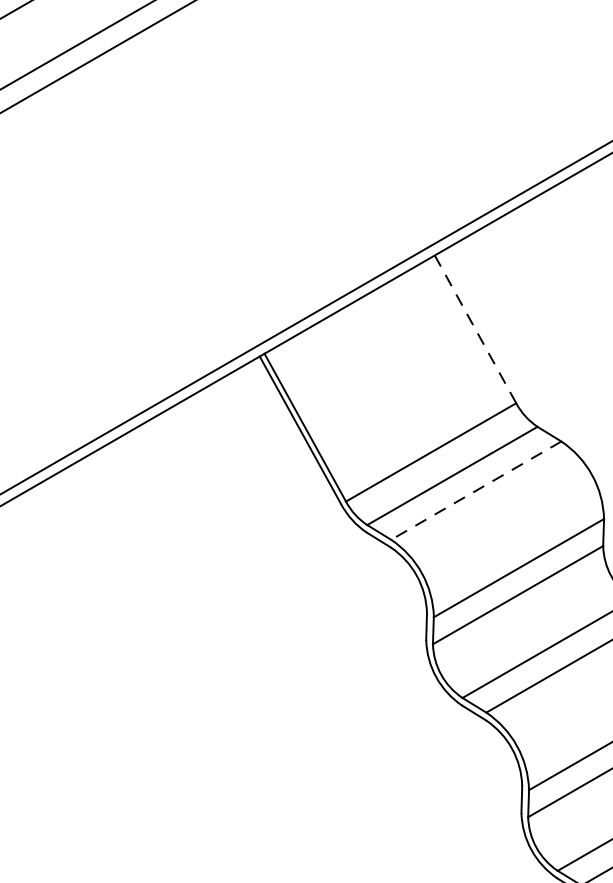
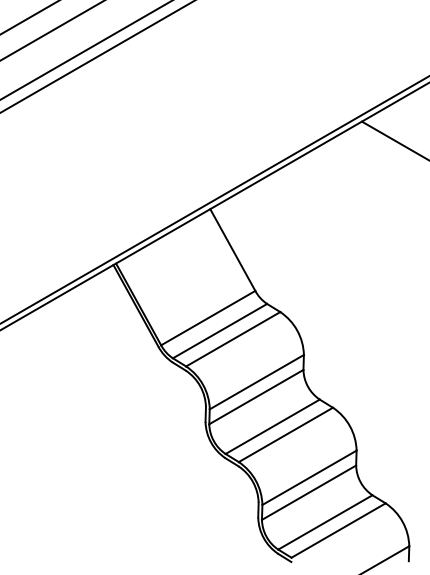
line: (474, 330) -> (232, 250), dashed -> solid
line: (474, 491) -> (232, 339), dashed -> solid

